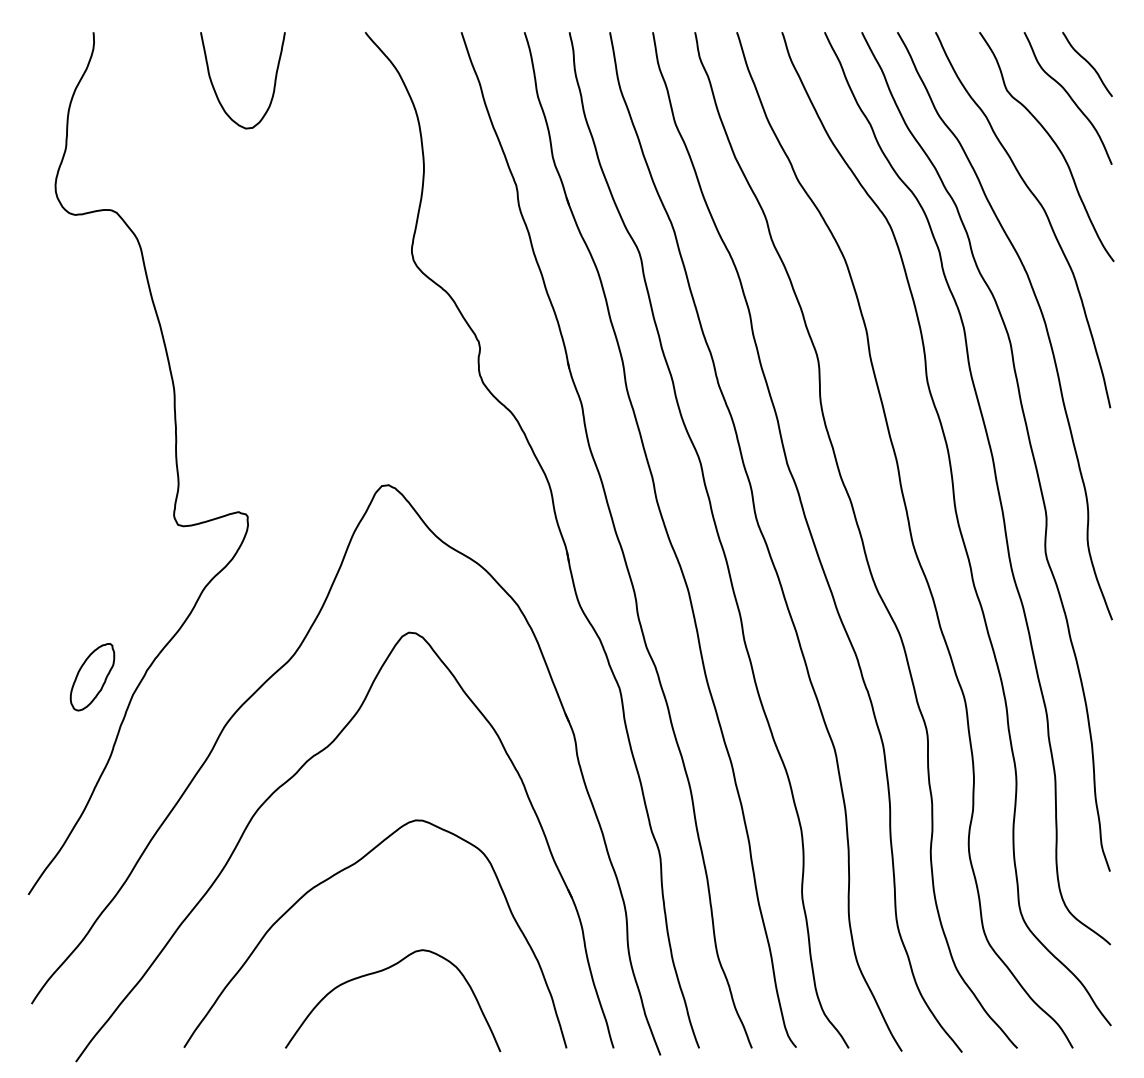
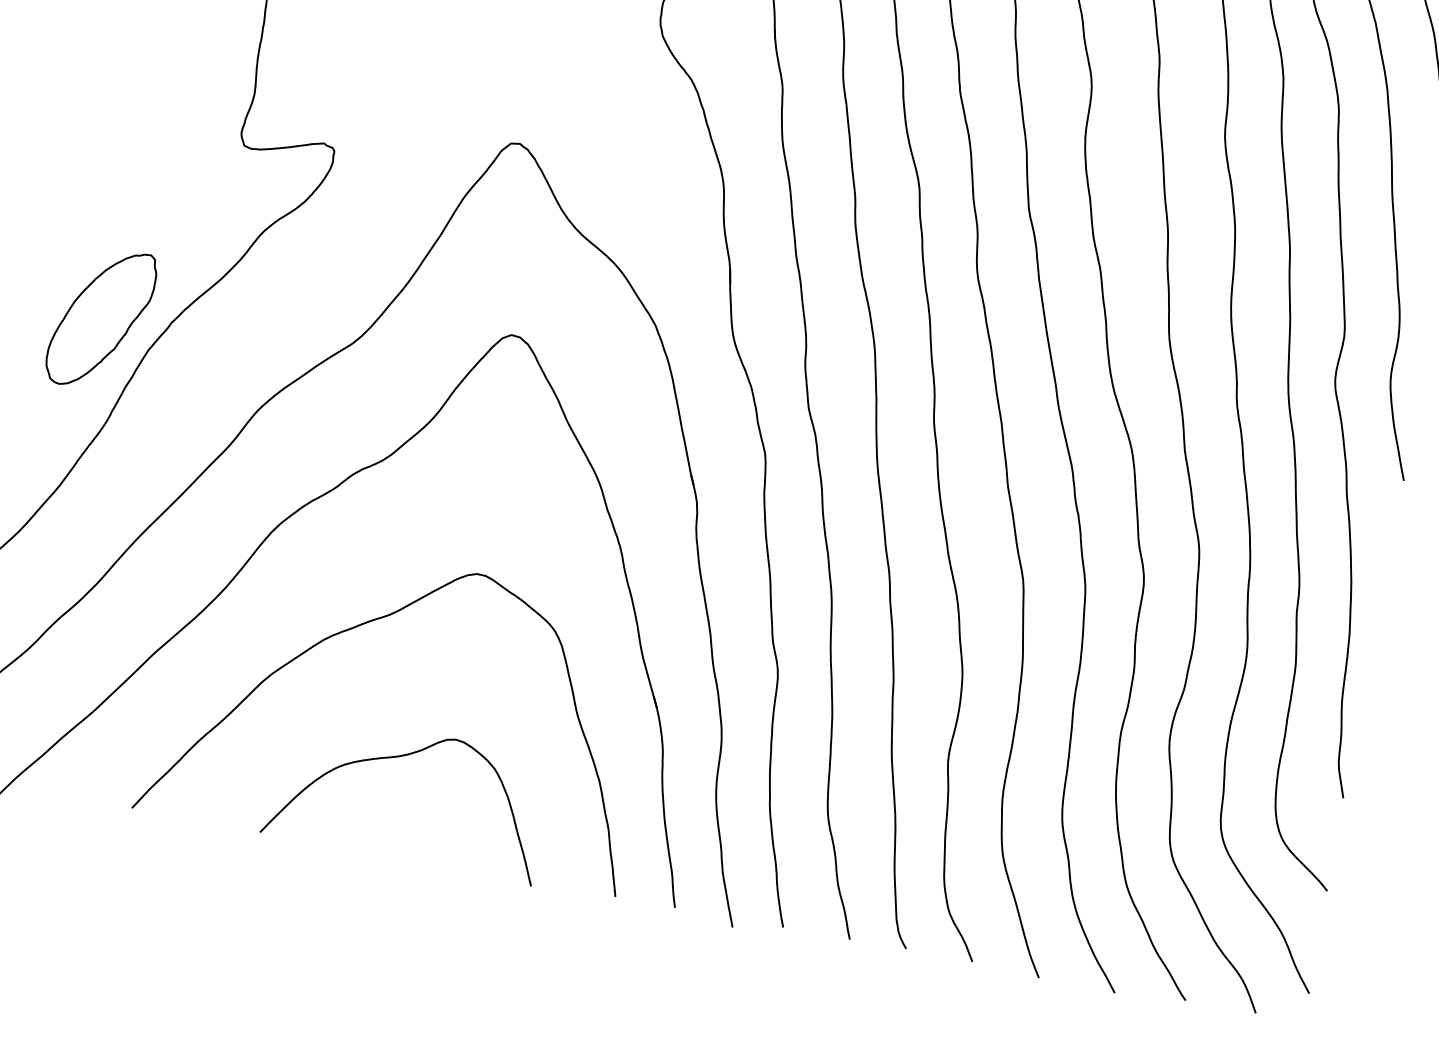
part: (92, 676) -> (101, 317), size x1.67

